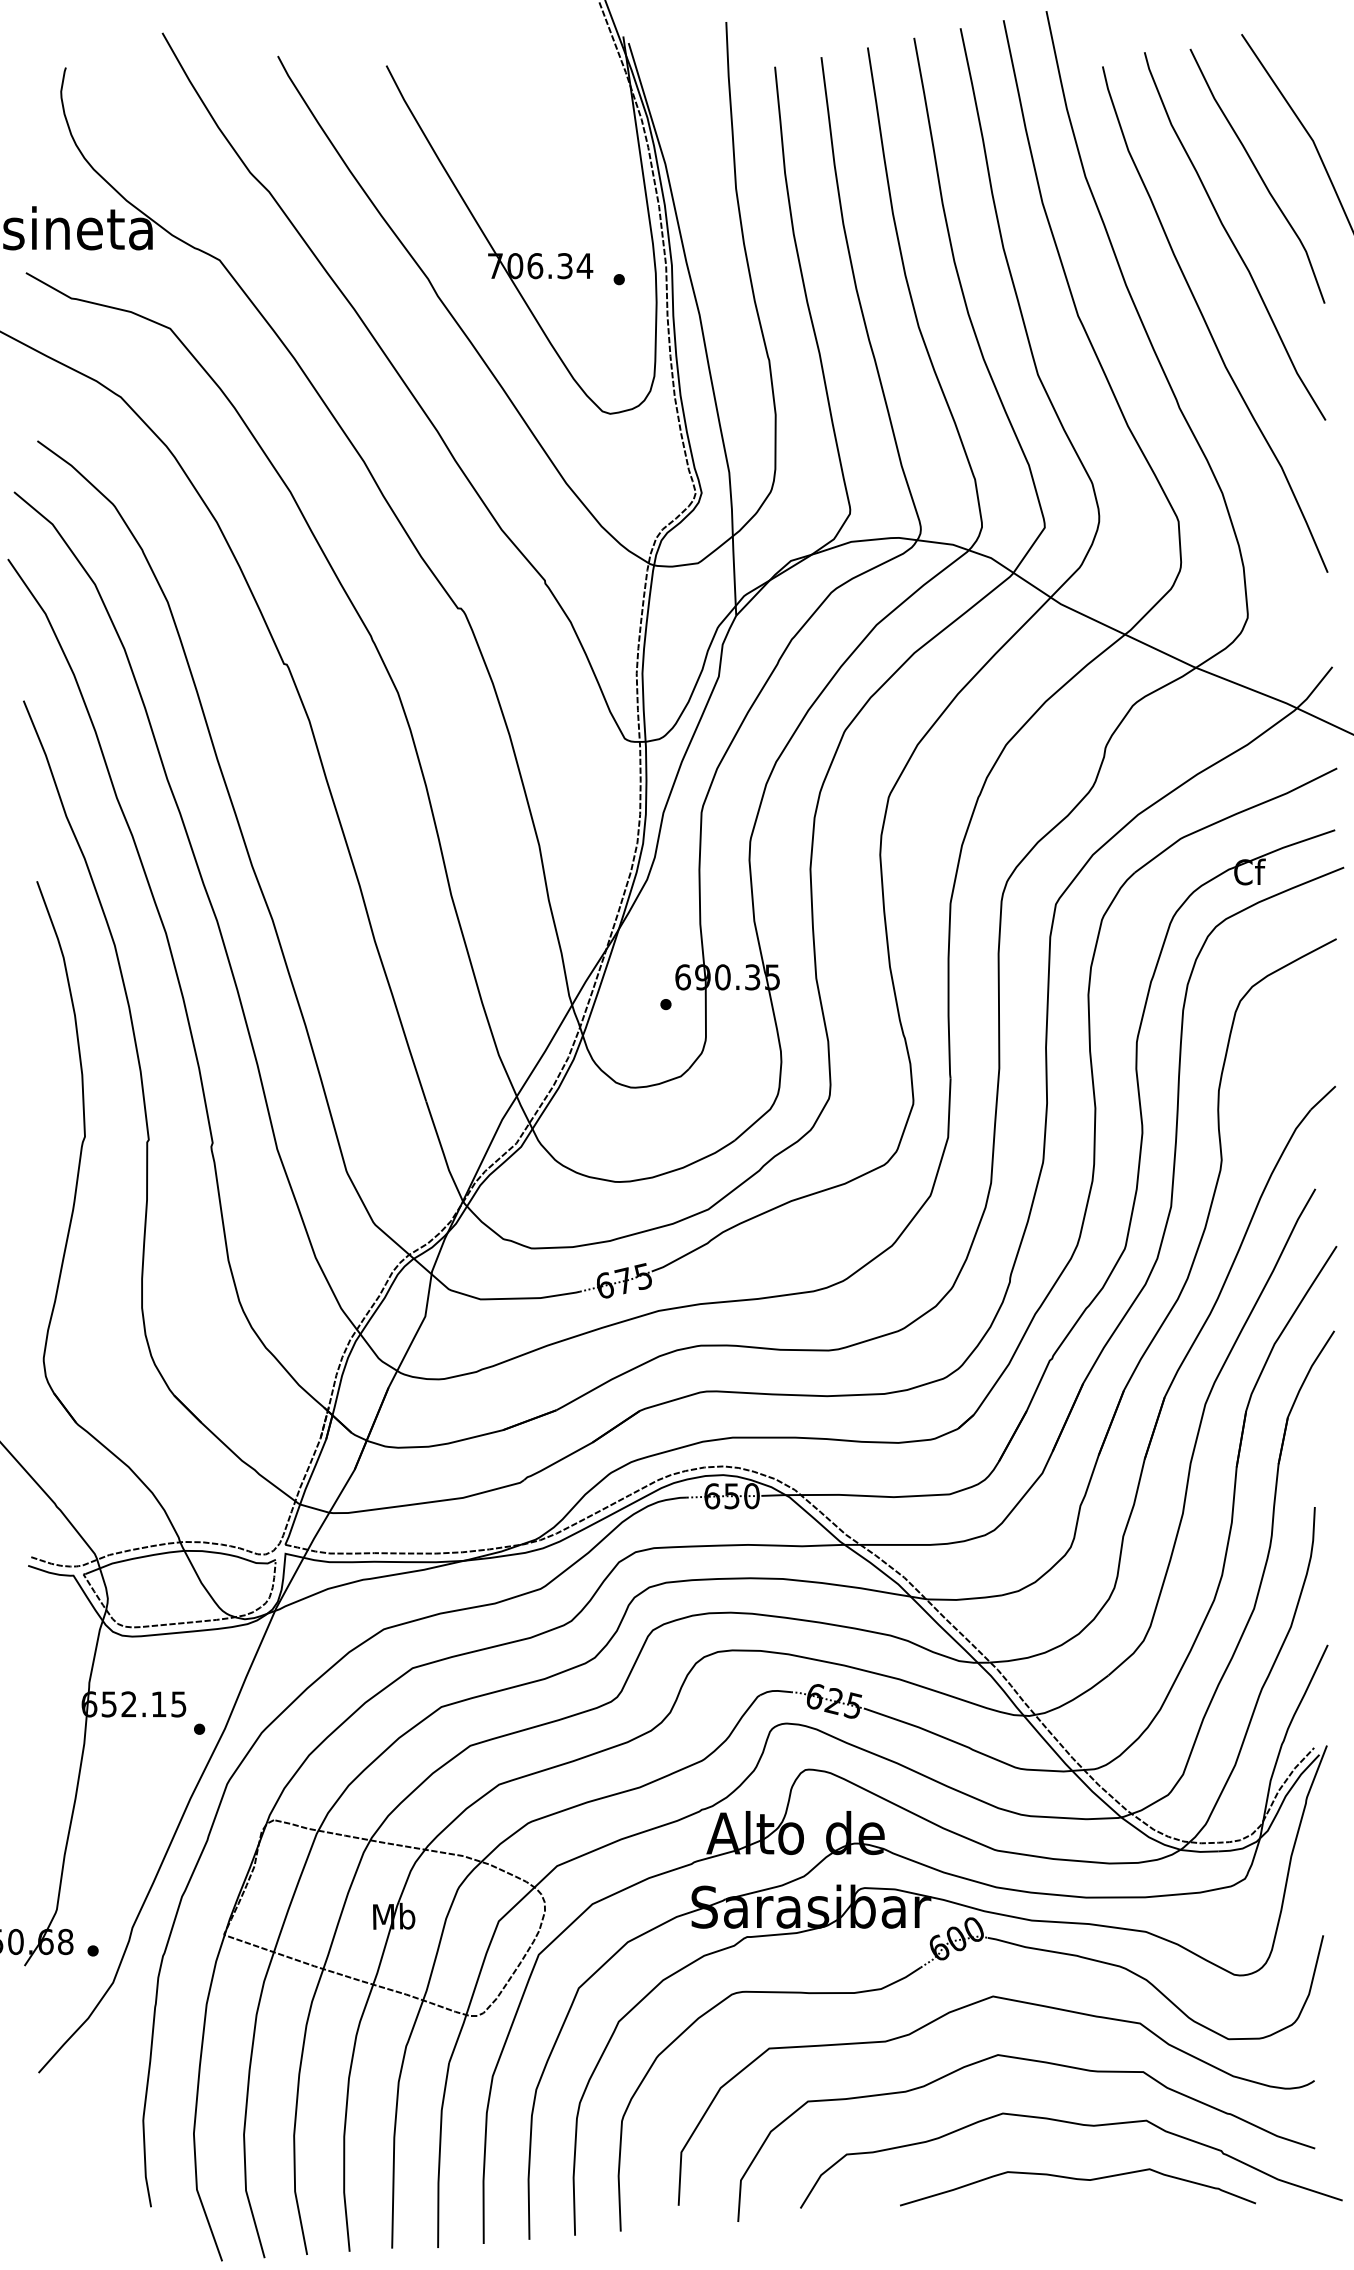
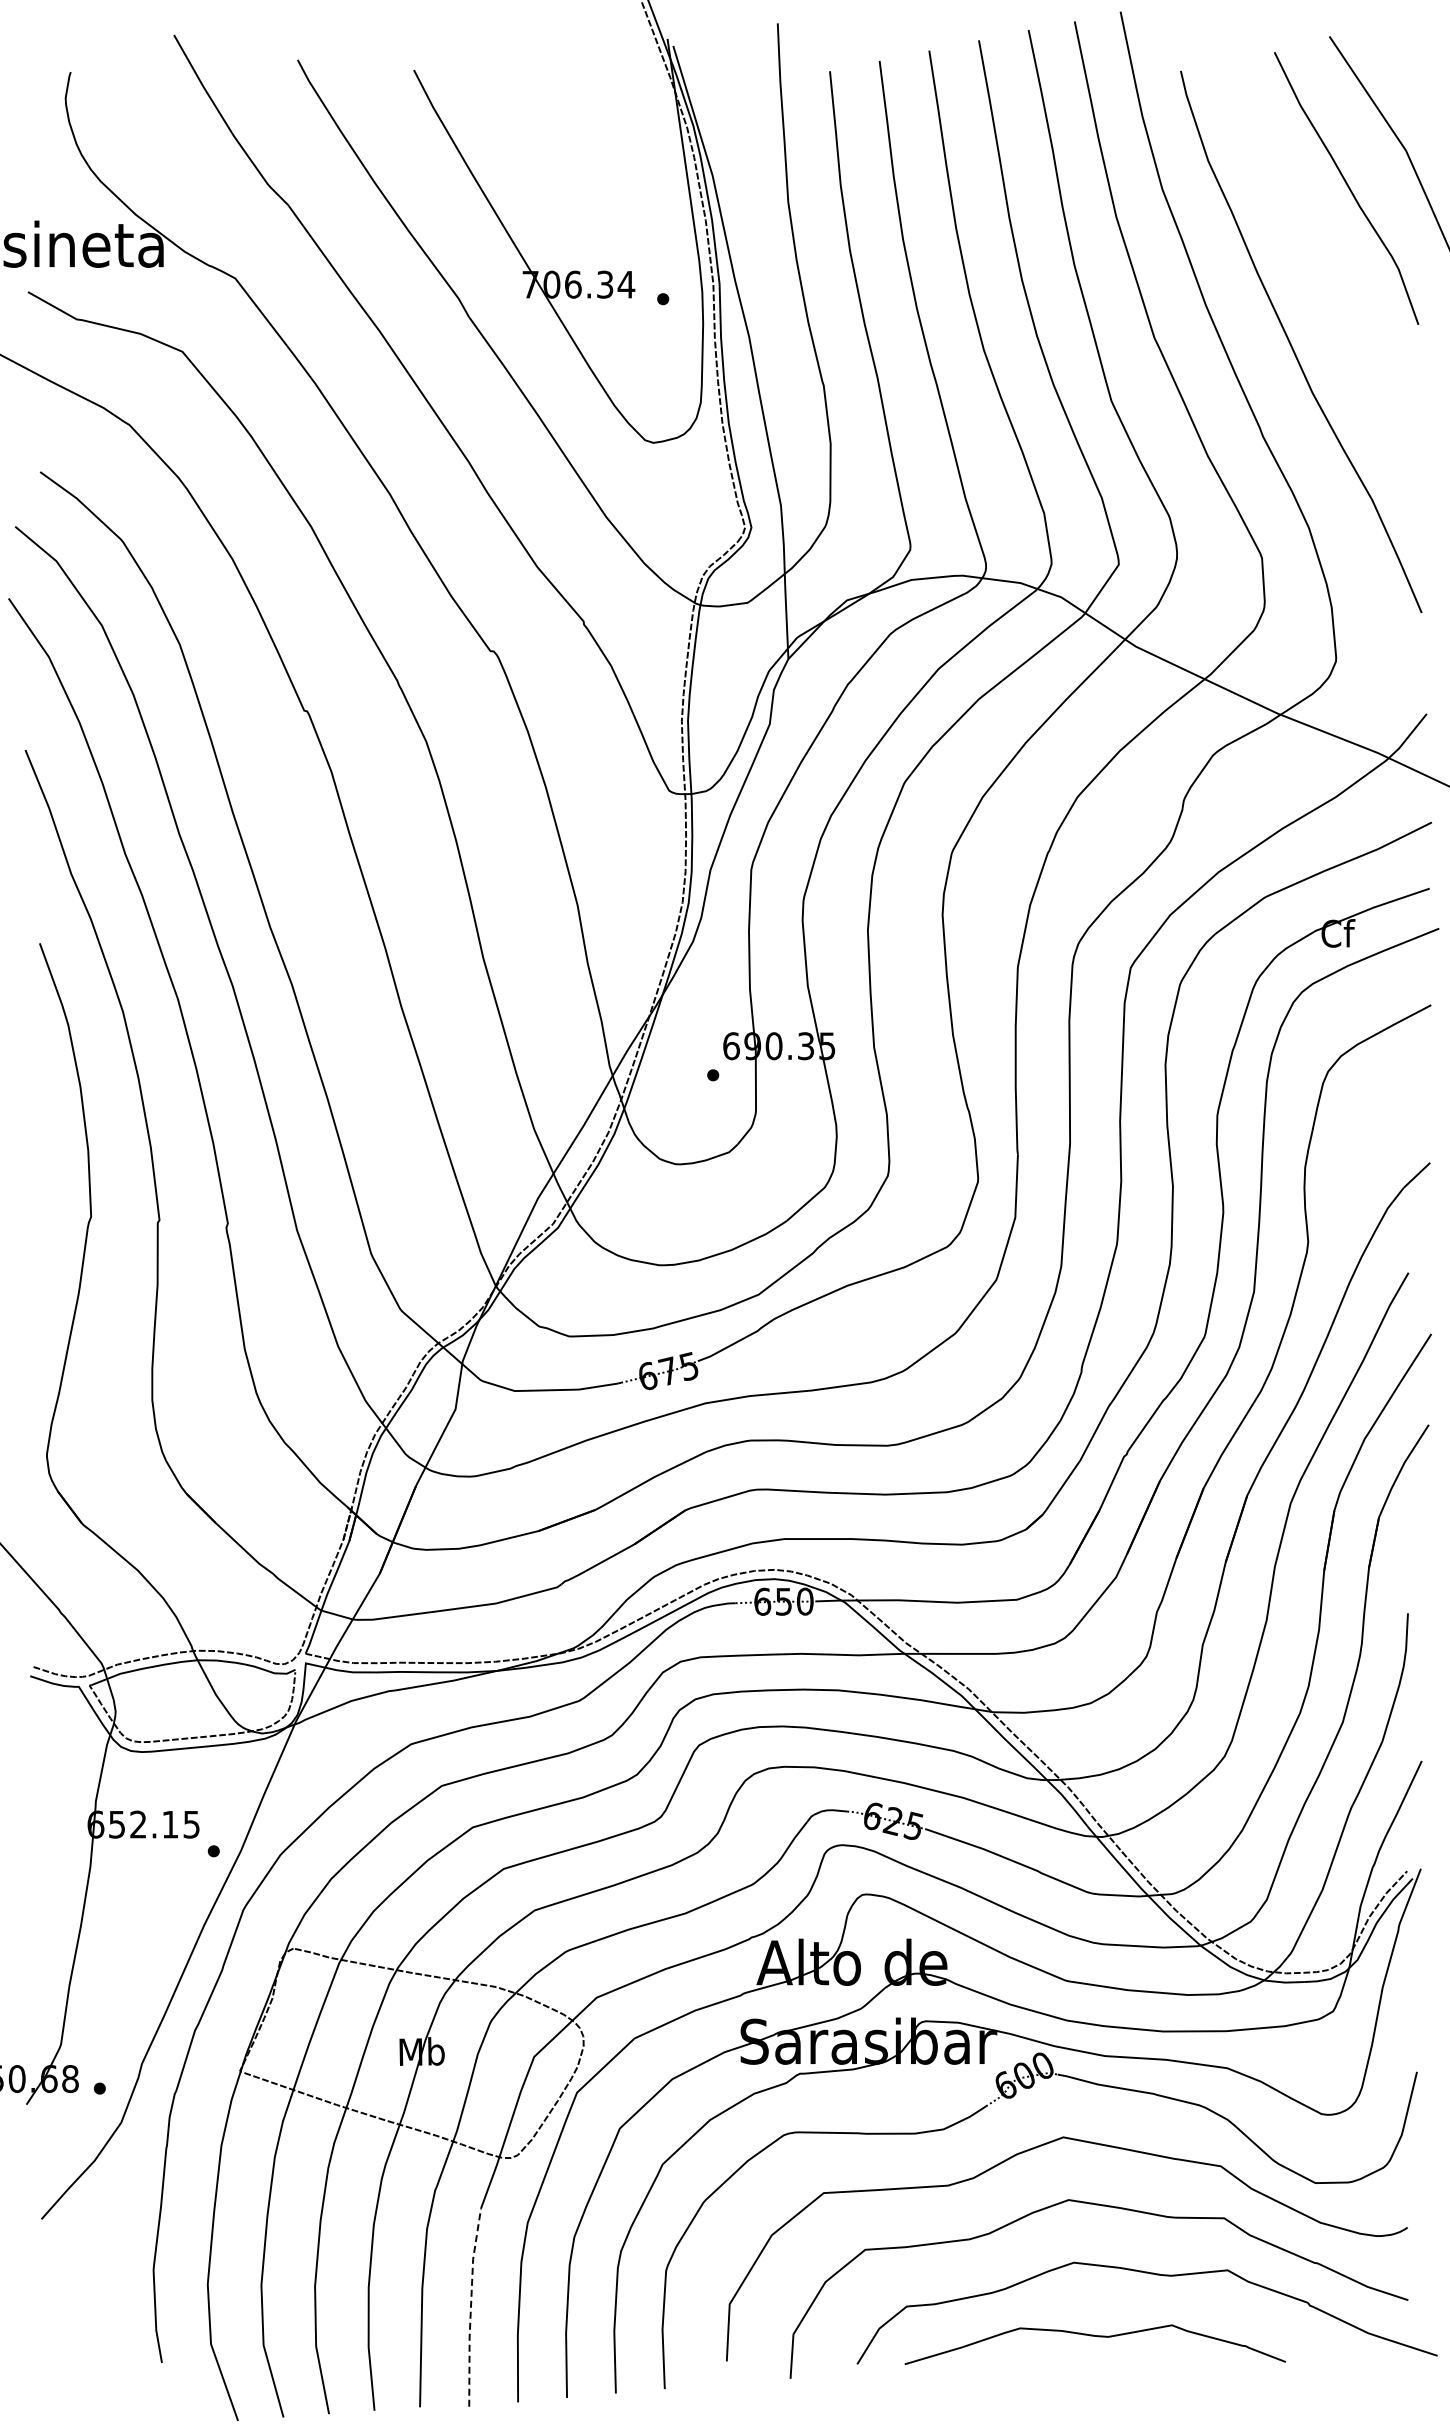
curve: (1231, 237) -> (1318, 254), removed
line: (439, 2155) -> (470, 2307), solid -> dashed
curve: (1077, 2179) -> (1094, 2336), moved

